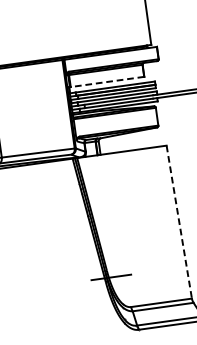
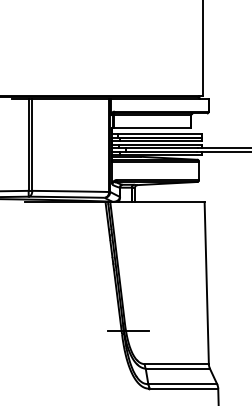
line: (107, 81) -> (152, 127), dashed -> solid
line: (179, 222) -> (206, 283), dashed -> solid

